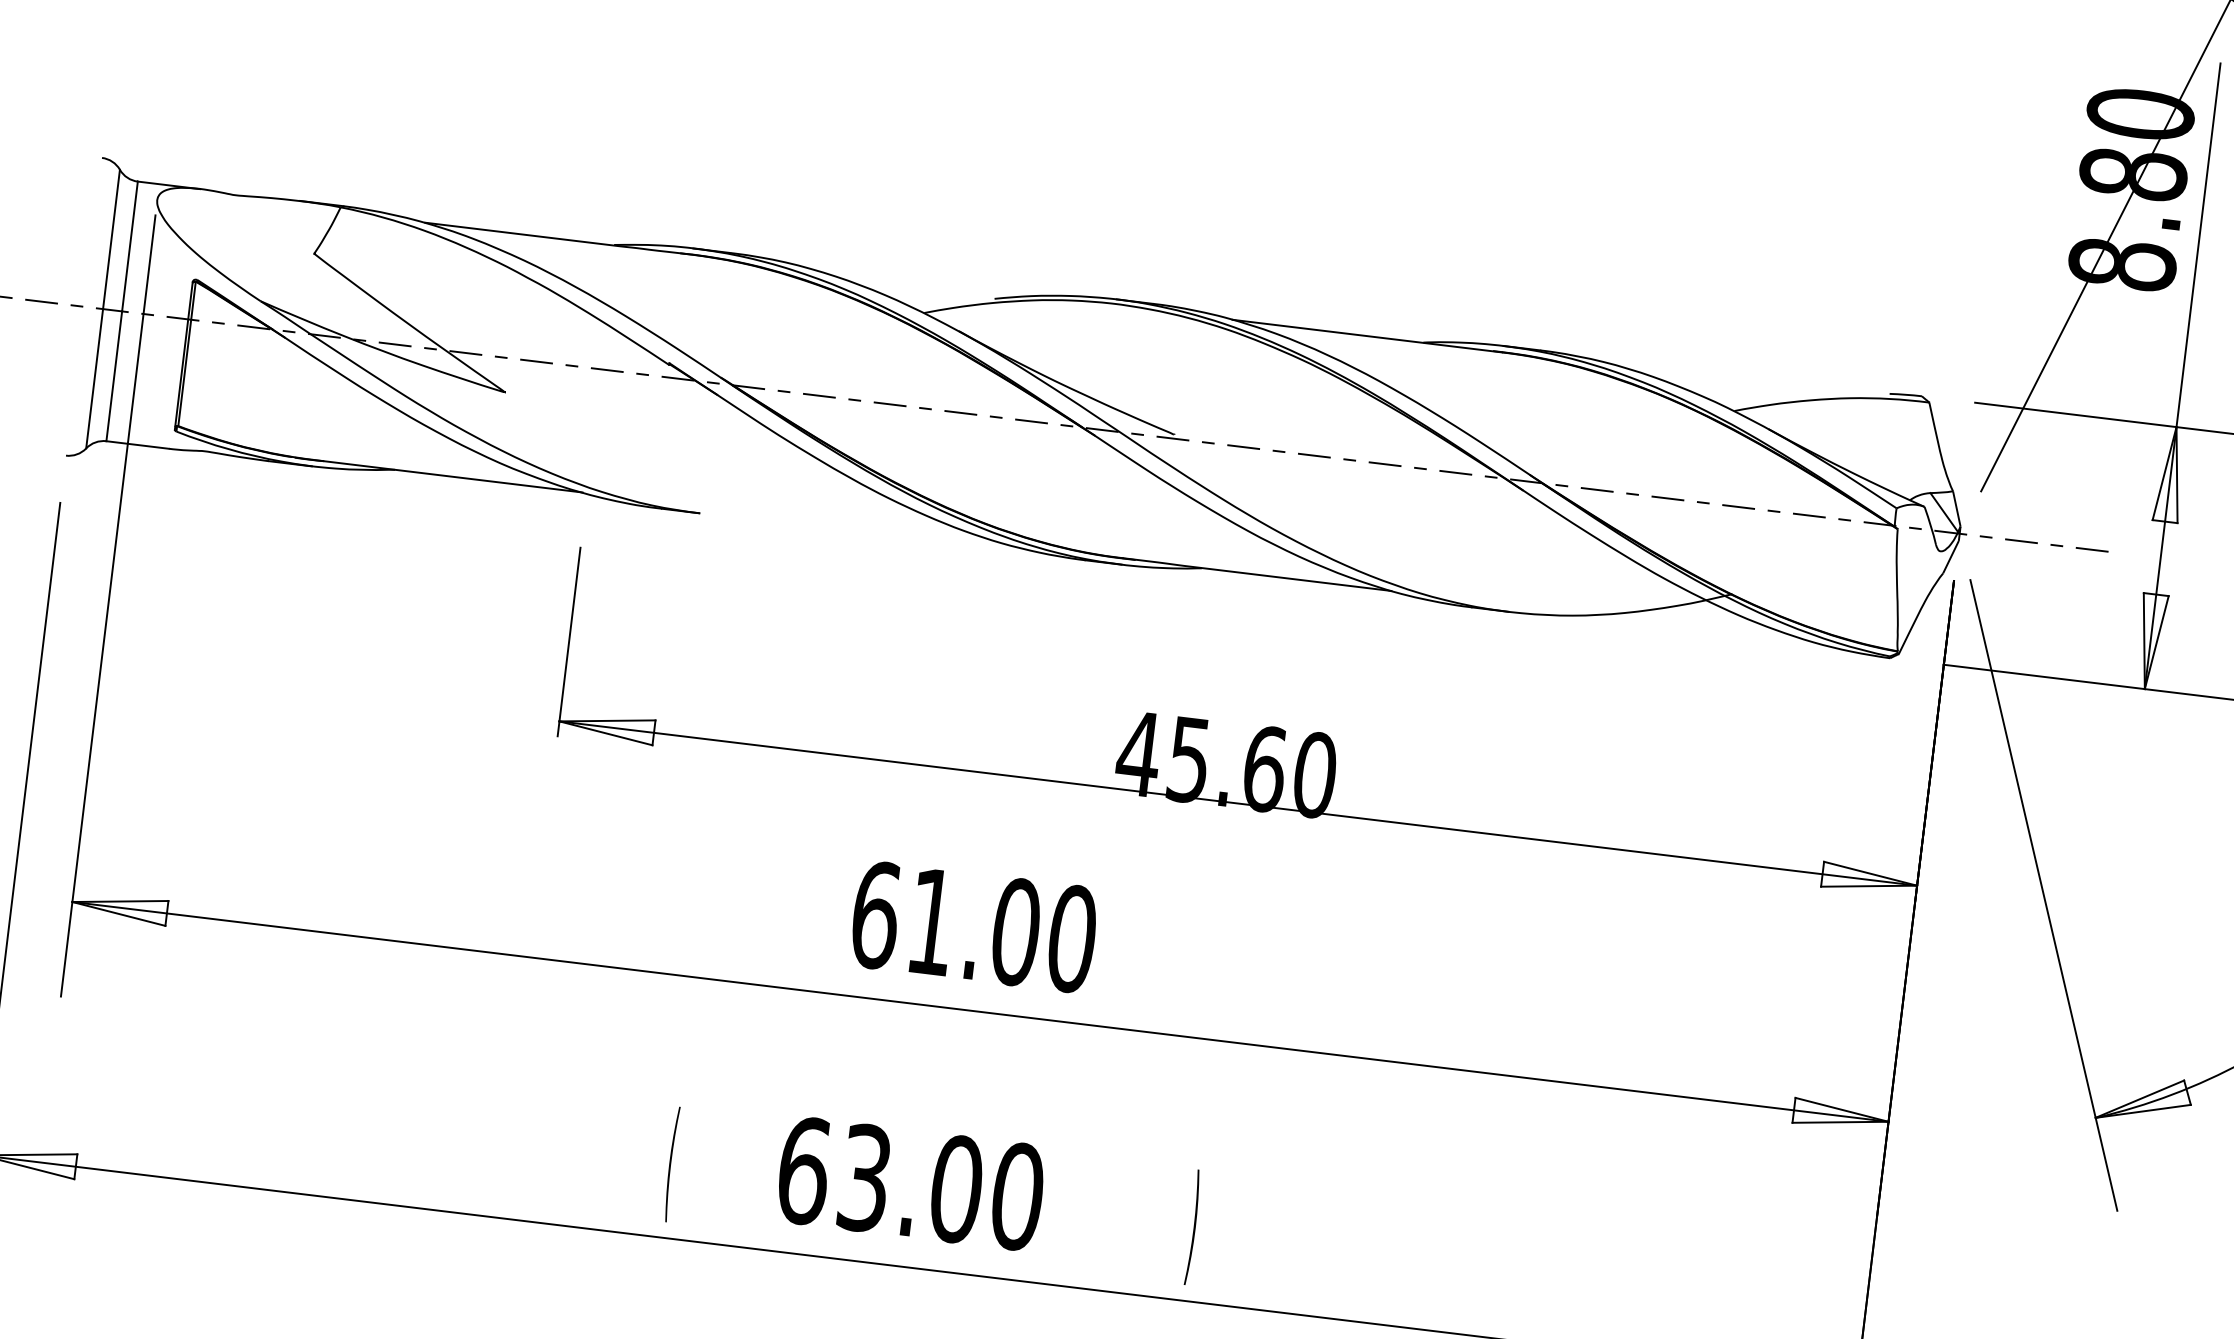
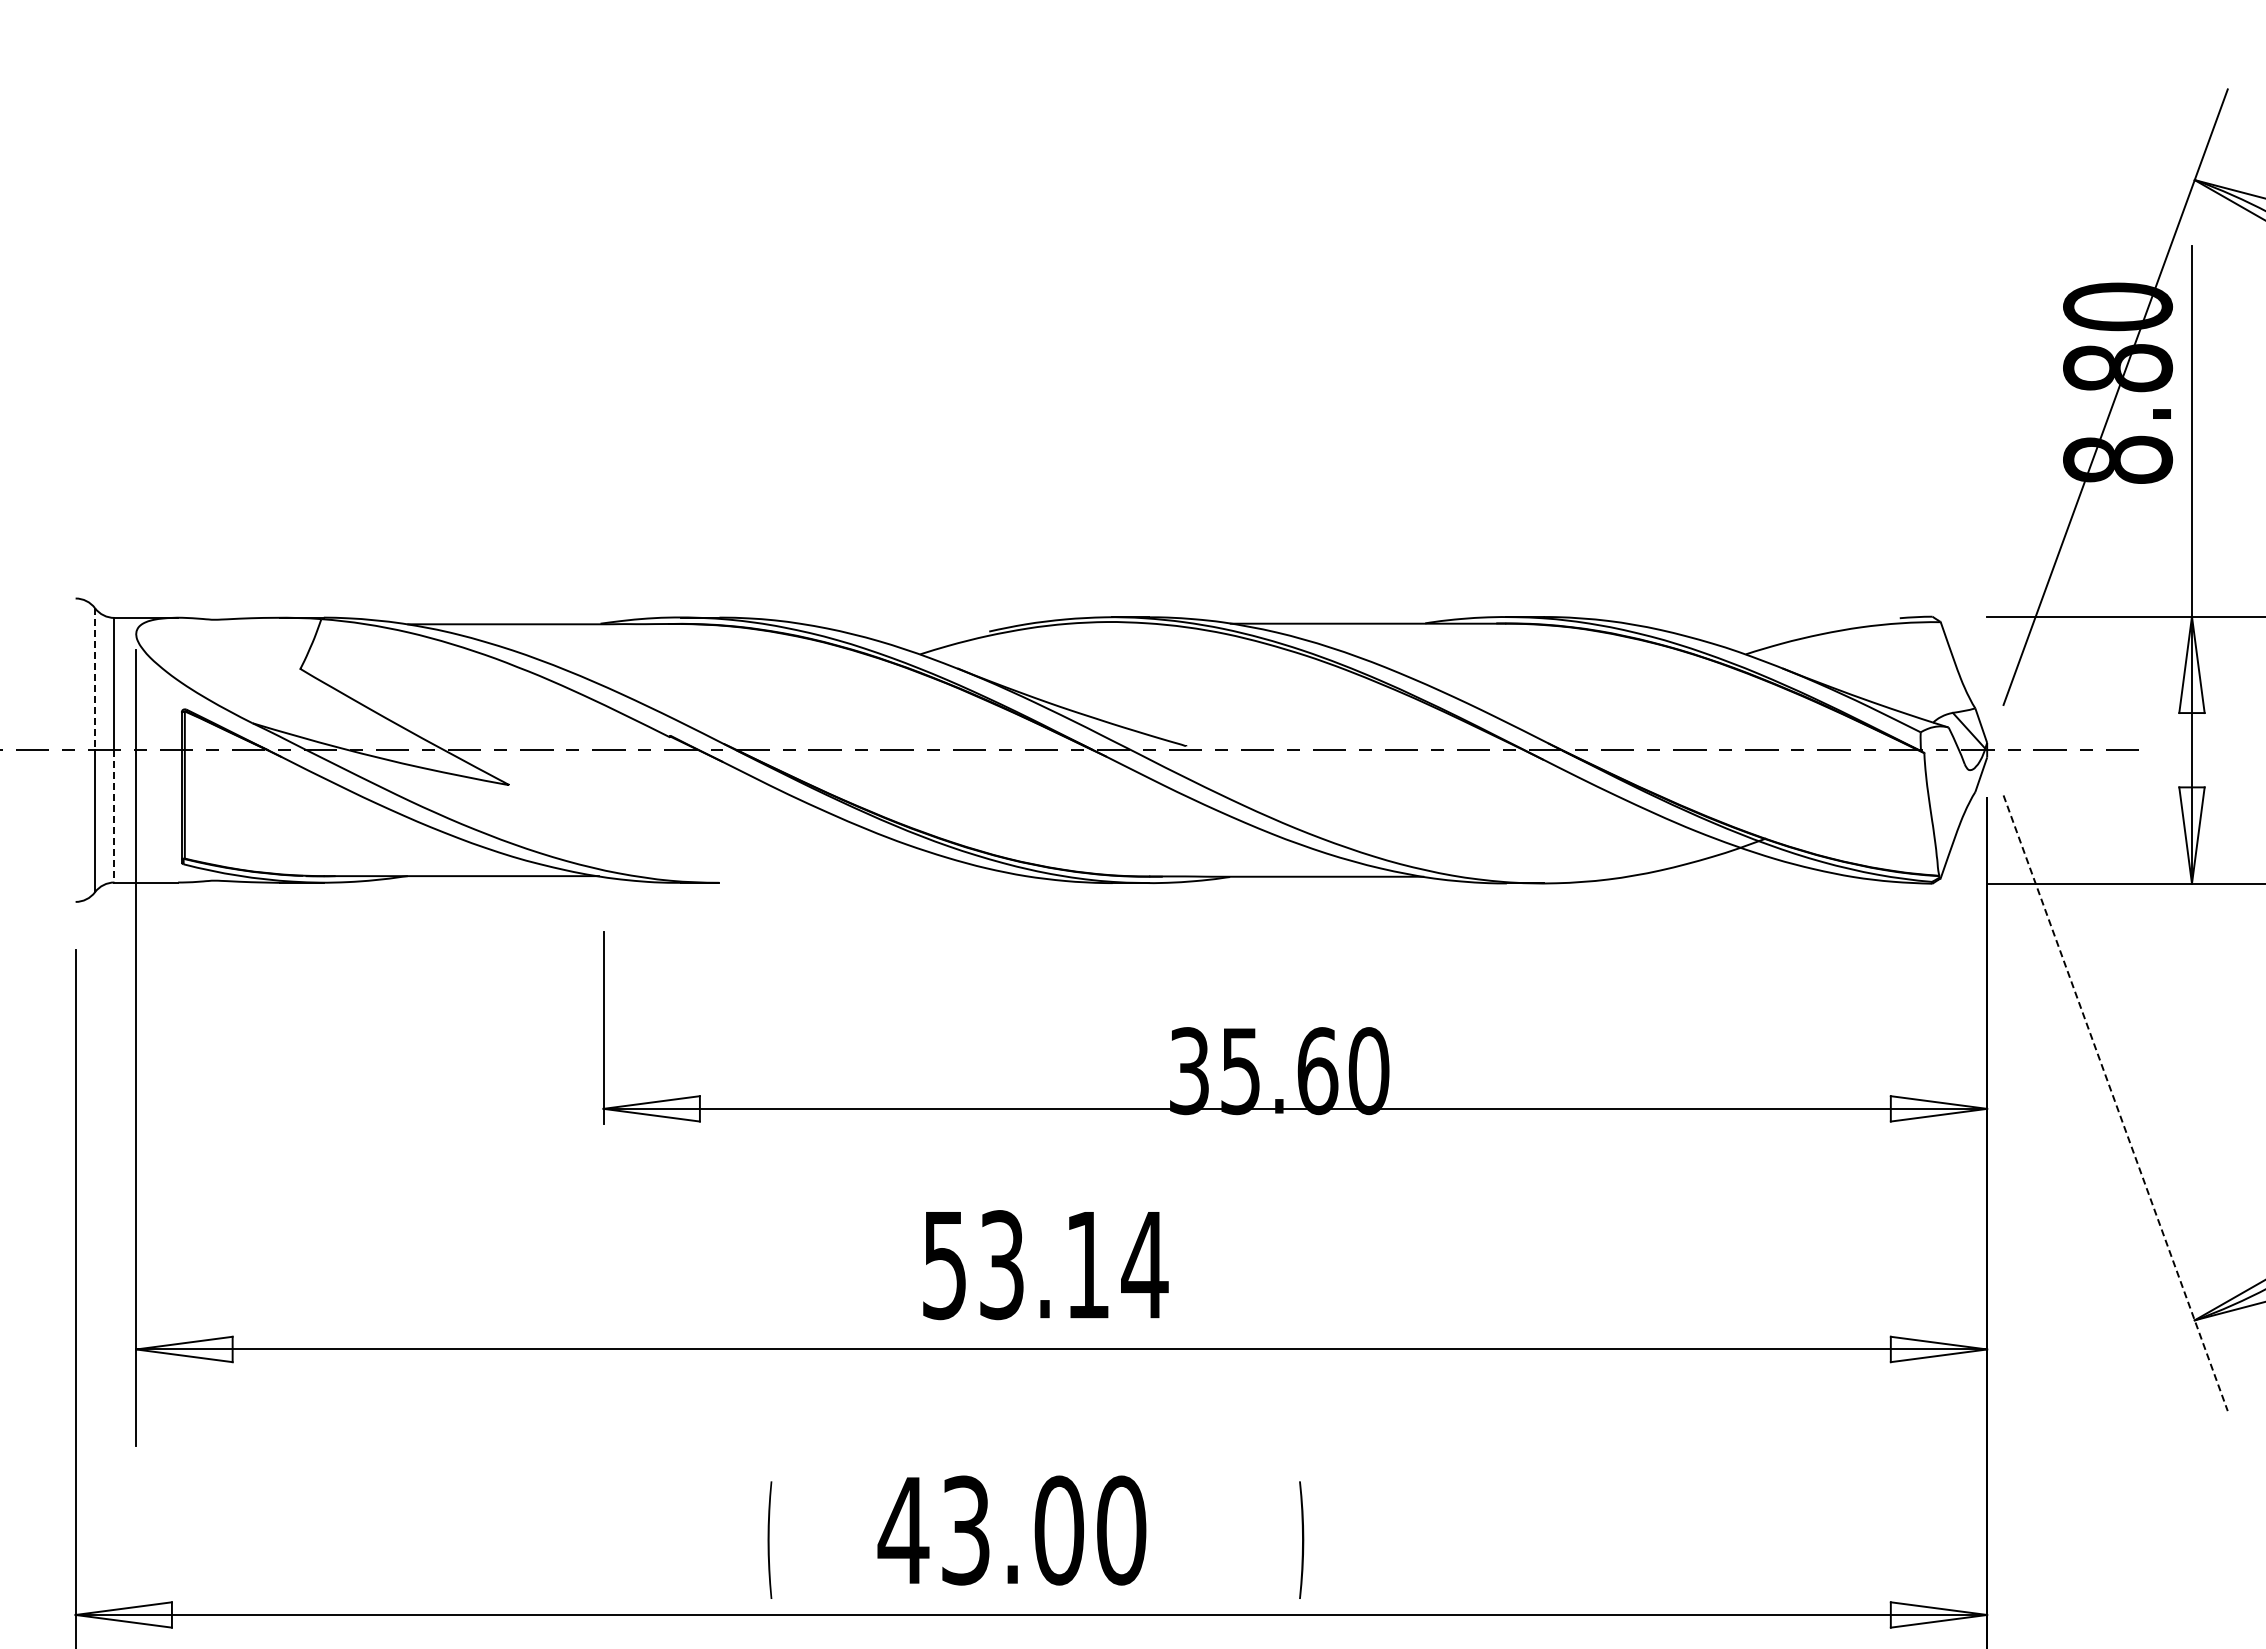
line: (111, 239) -> (95, 679), solid -> dashed
line: (114, 376) -> (114, 816), solid -> dashed
text: (1138, 754) -> (1189, 1071), 45.60 -> 35.60
line: (2043, 895) -> (2115, 1103), solid -> dashed
text: (974, 927) -> (1045, 1265), 61.00 -> 53.14
text: (803, 1170) -> (903, 1530), 63.00 -> 43.00

